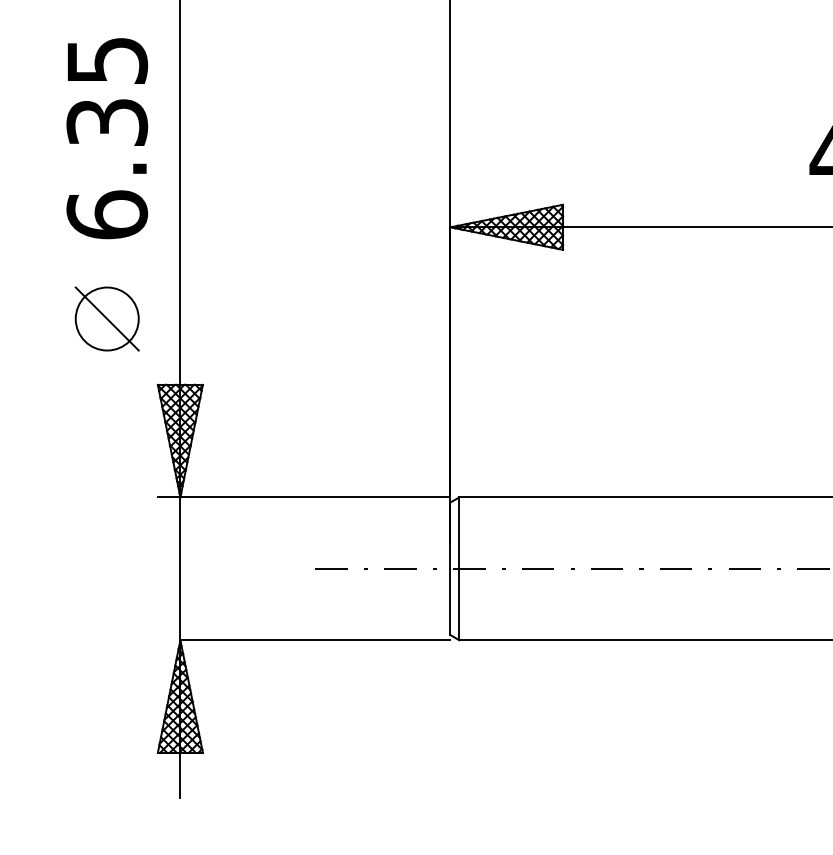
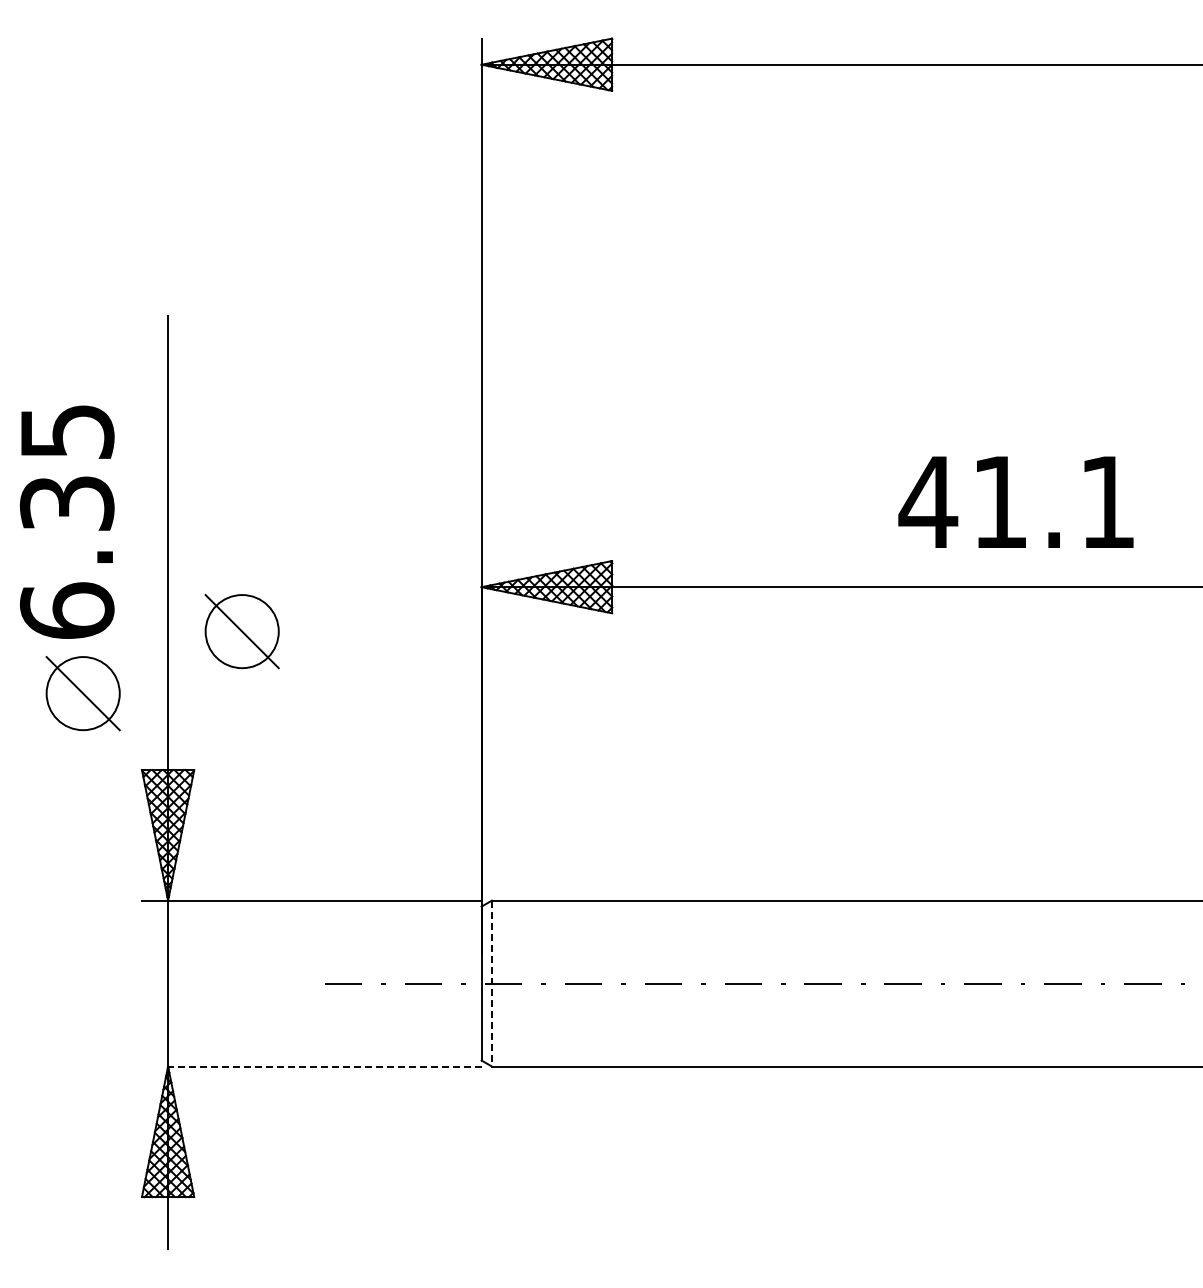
text: (106, 138) -> (66, 521), moved
part: (243, 265) -> (241, 631), added
line: (458, 568) -> (491, 983), solid -> dashed
line: (315, 640) -> (324, 1066), solid -> dashed

